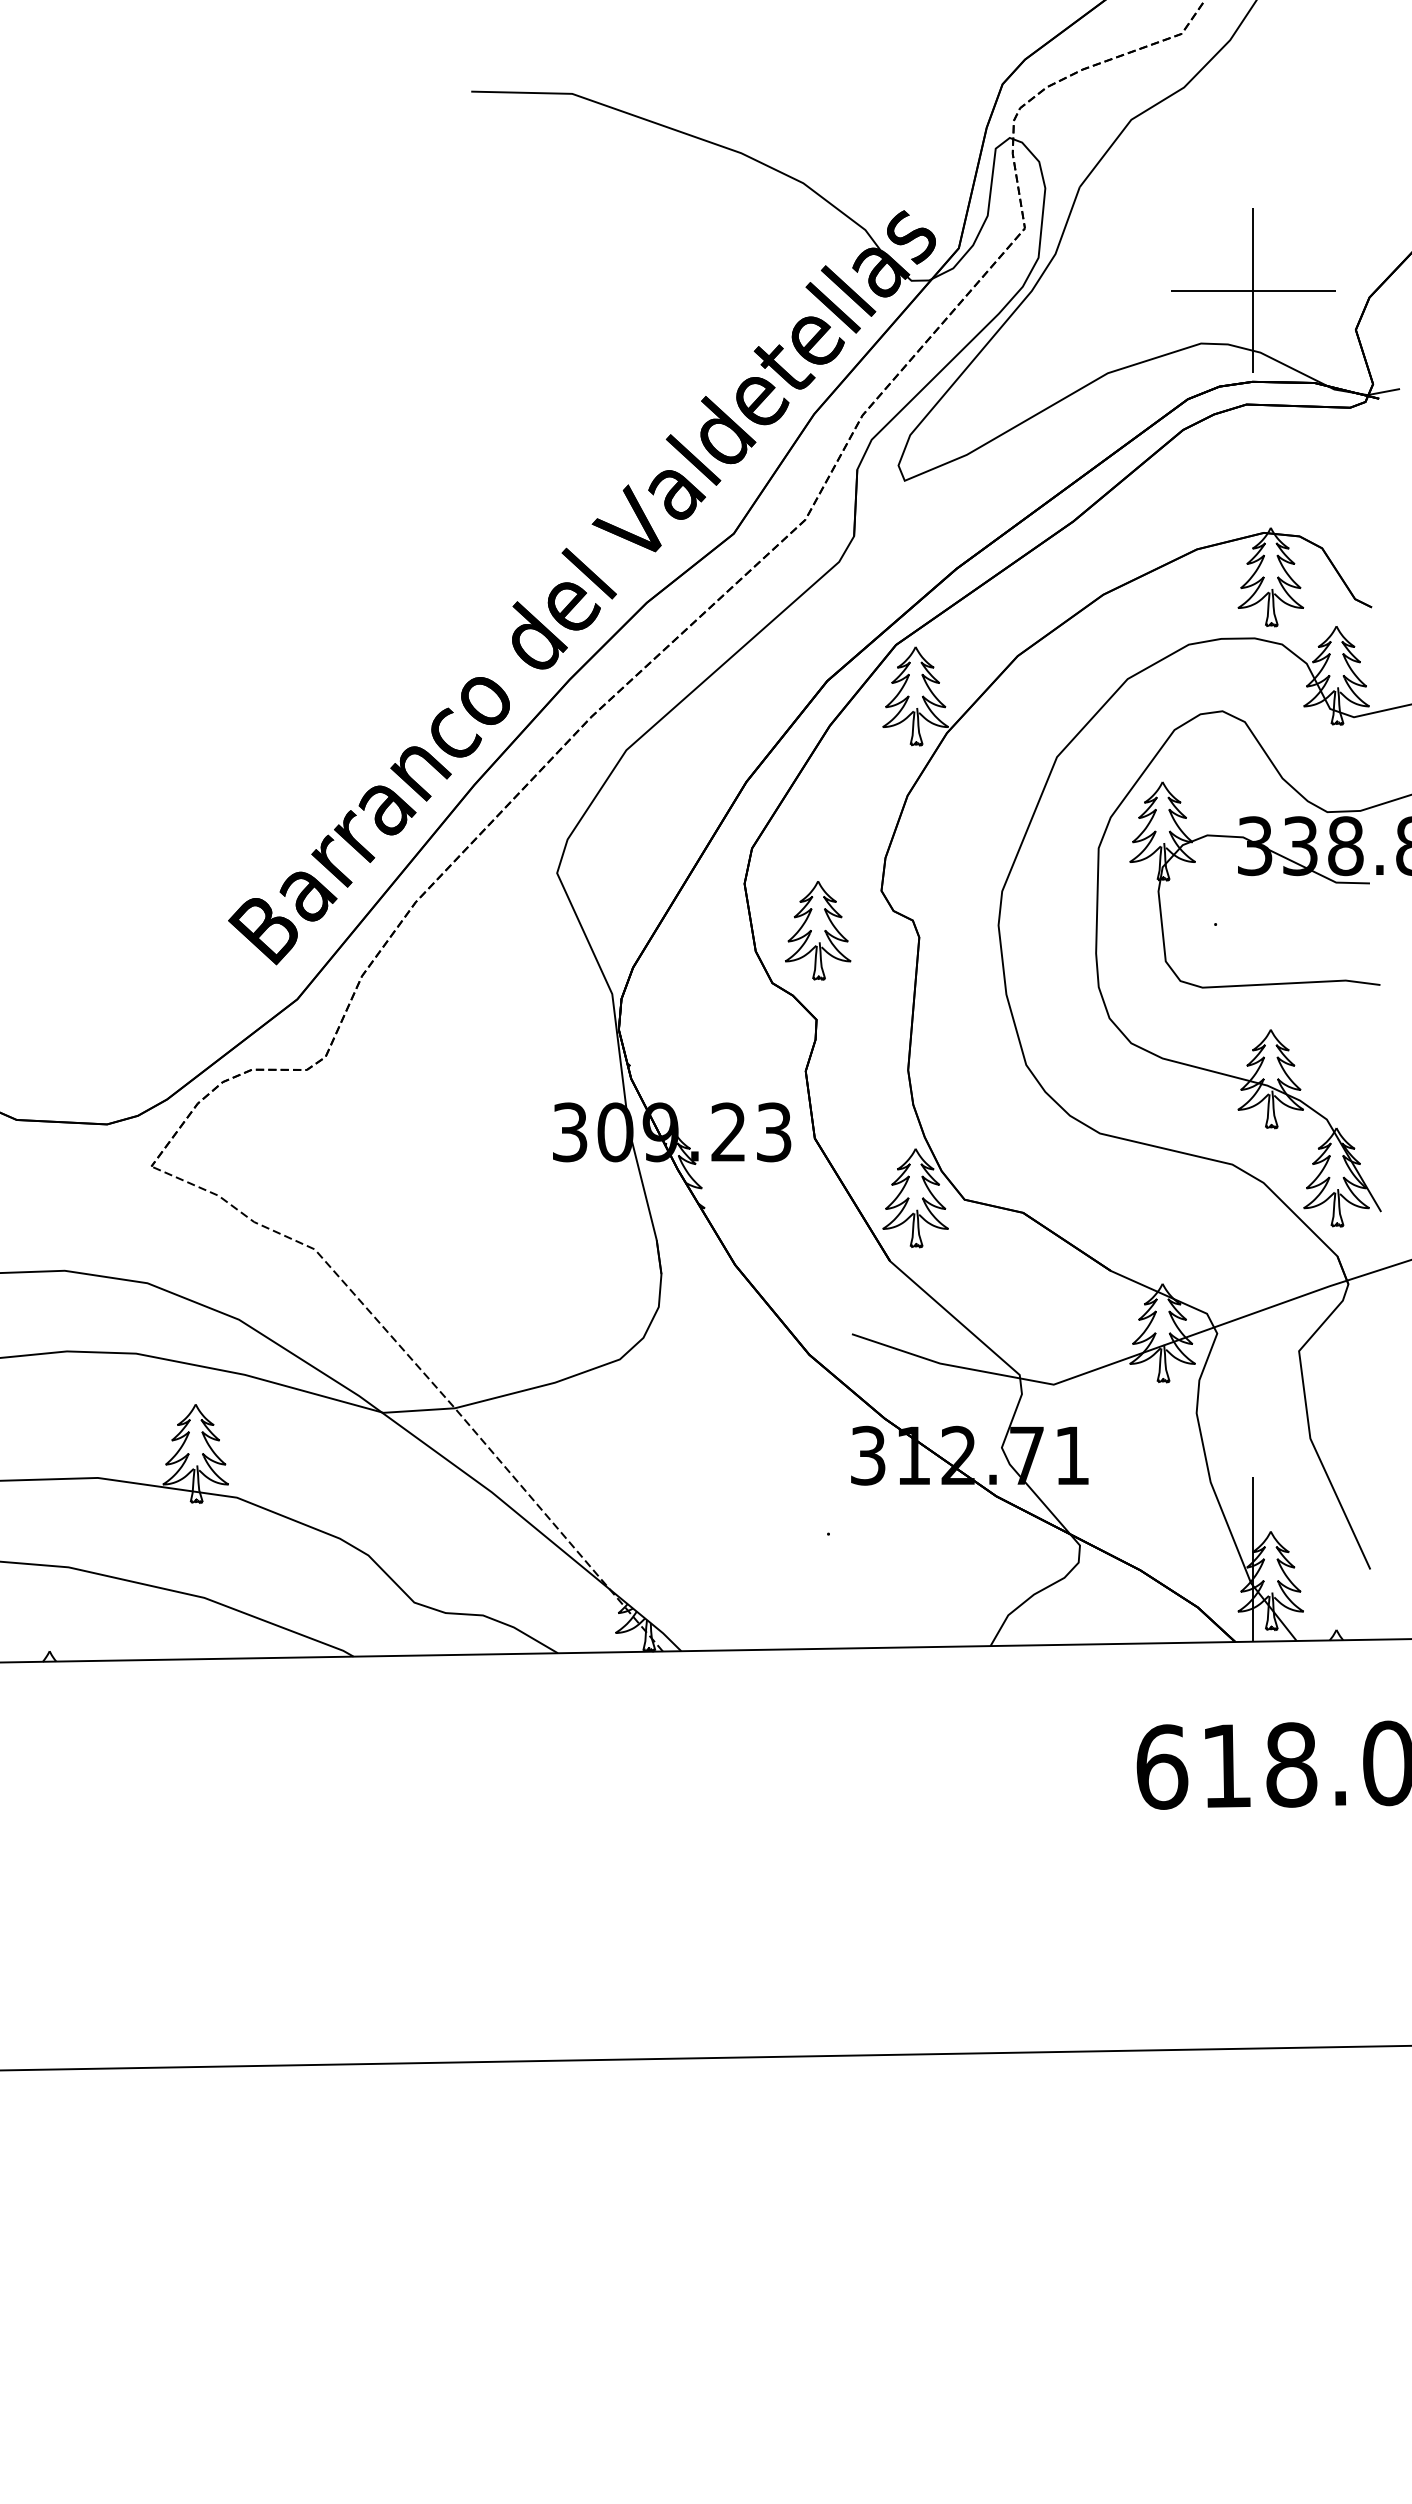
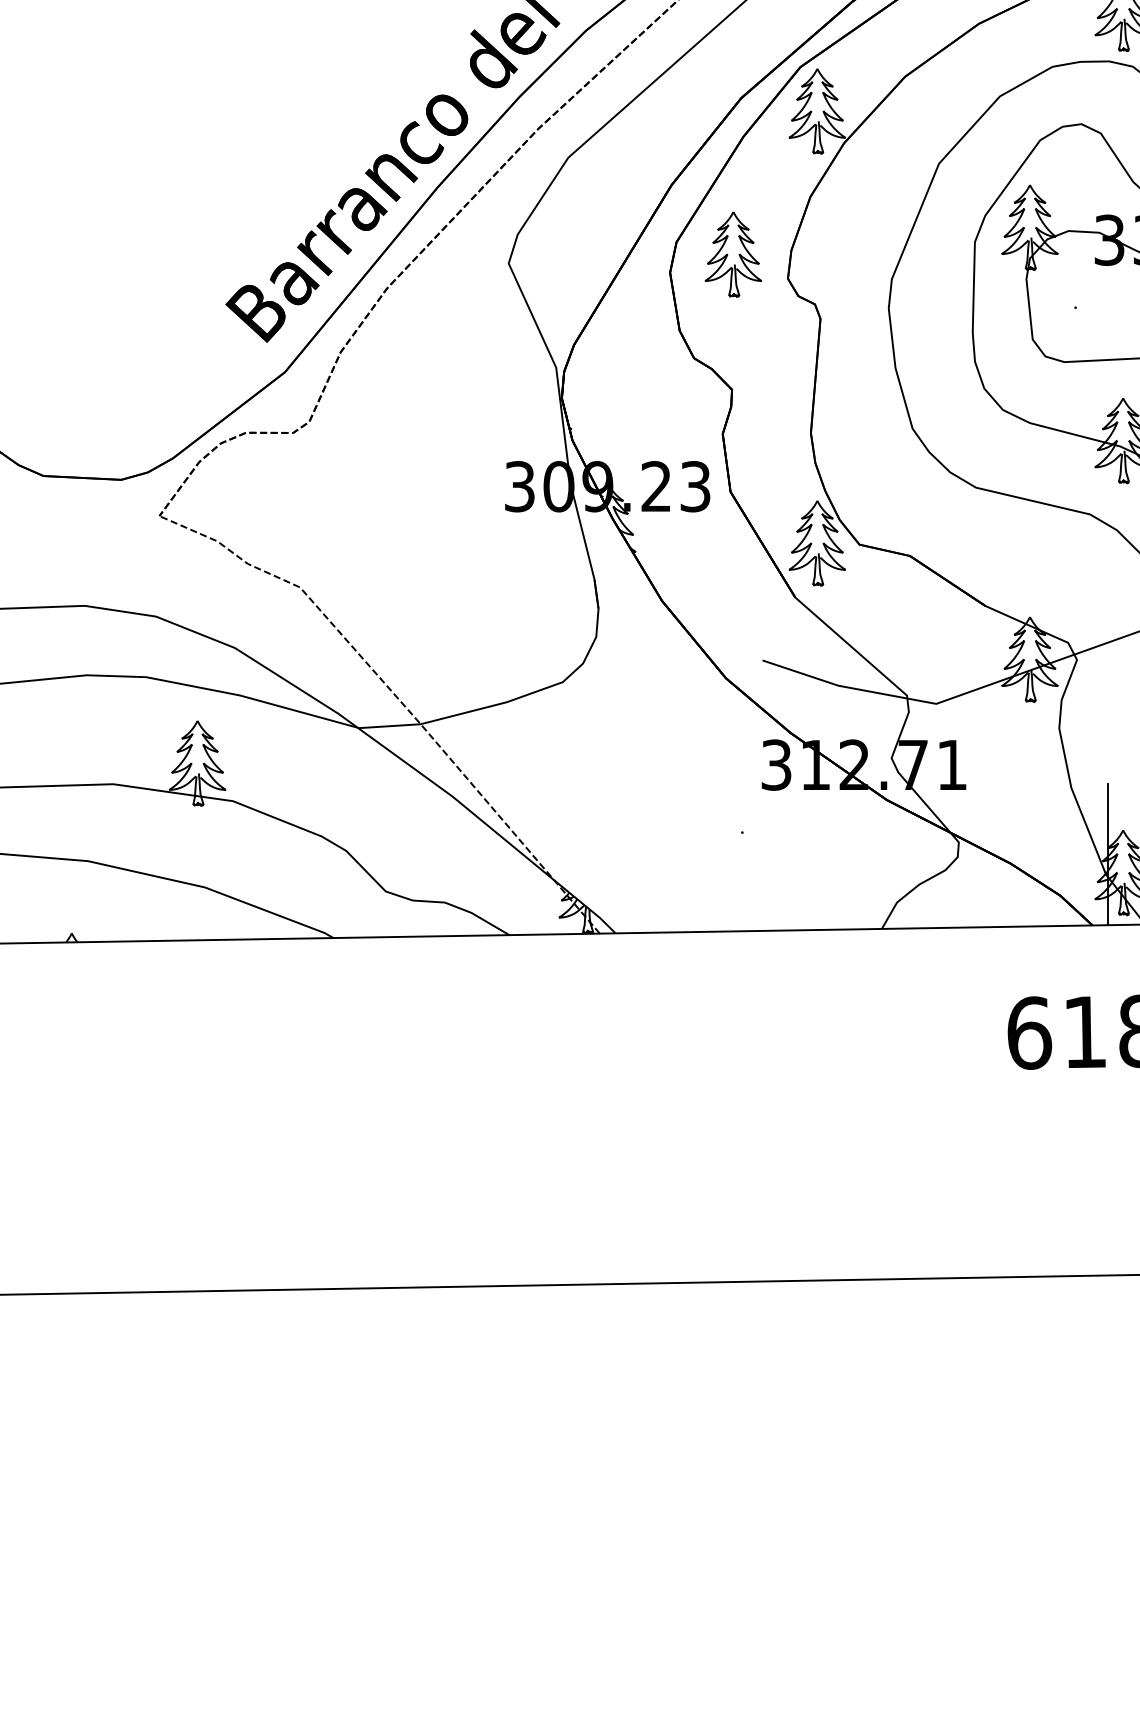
part: (818, 930) -> (733, 254), moved

